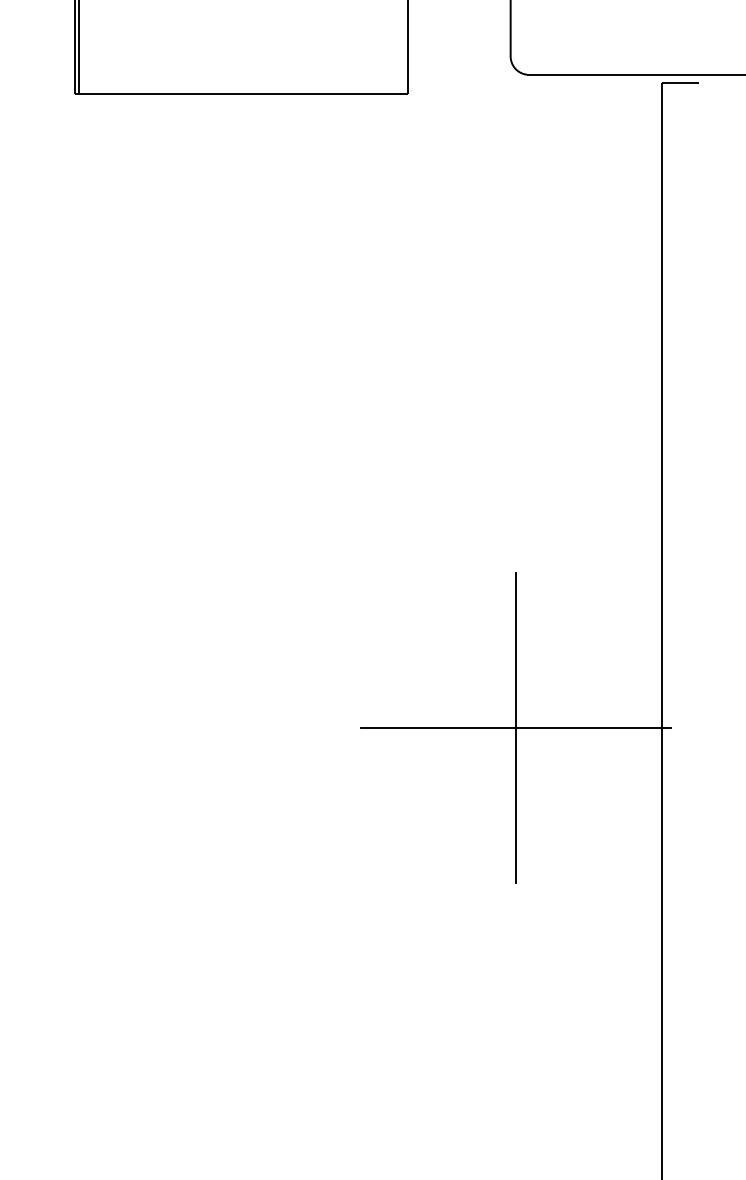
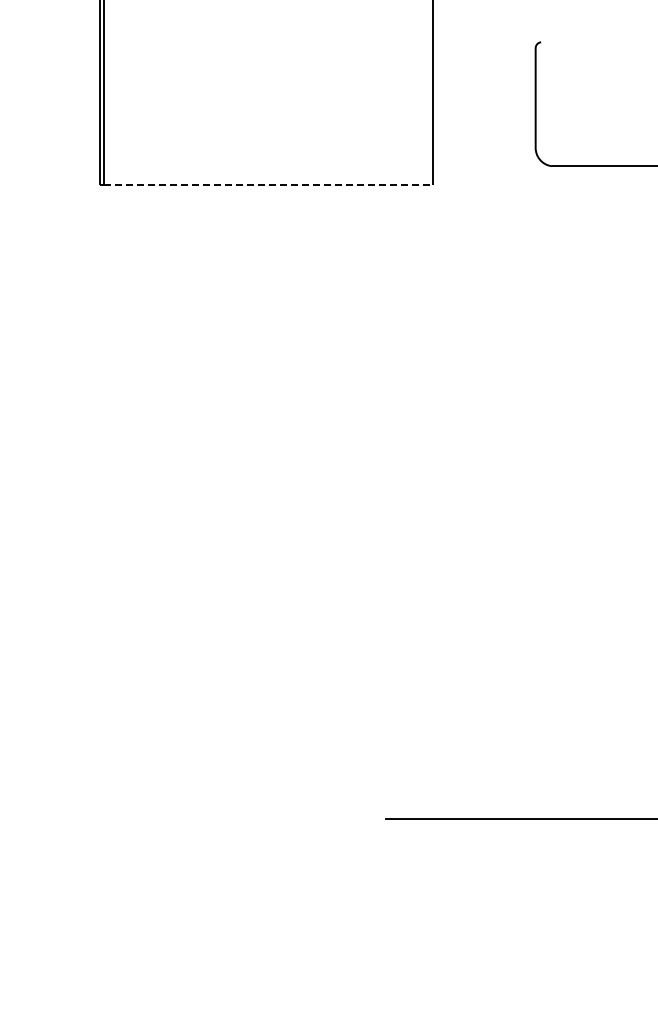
line: (243, 93) -> (268, 185), solid -> dashed
line: (515, 727) -> (540, 819), removed

